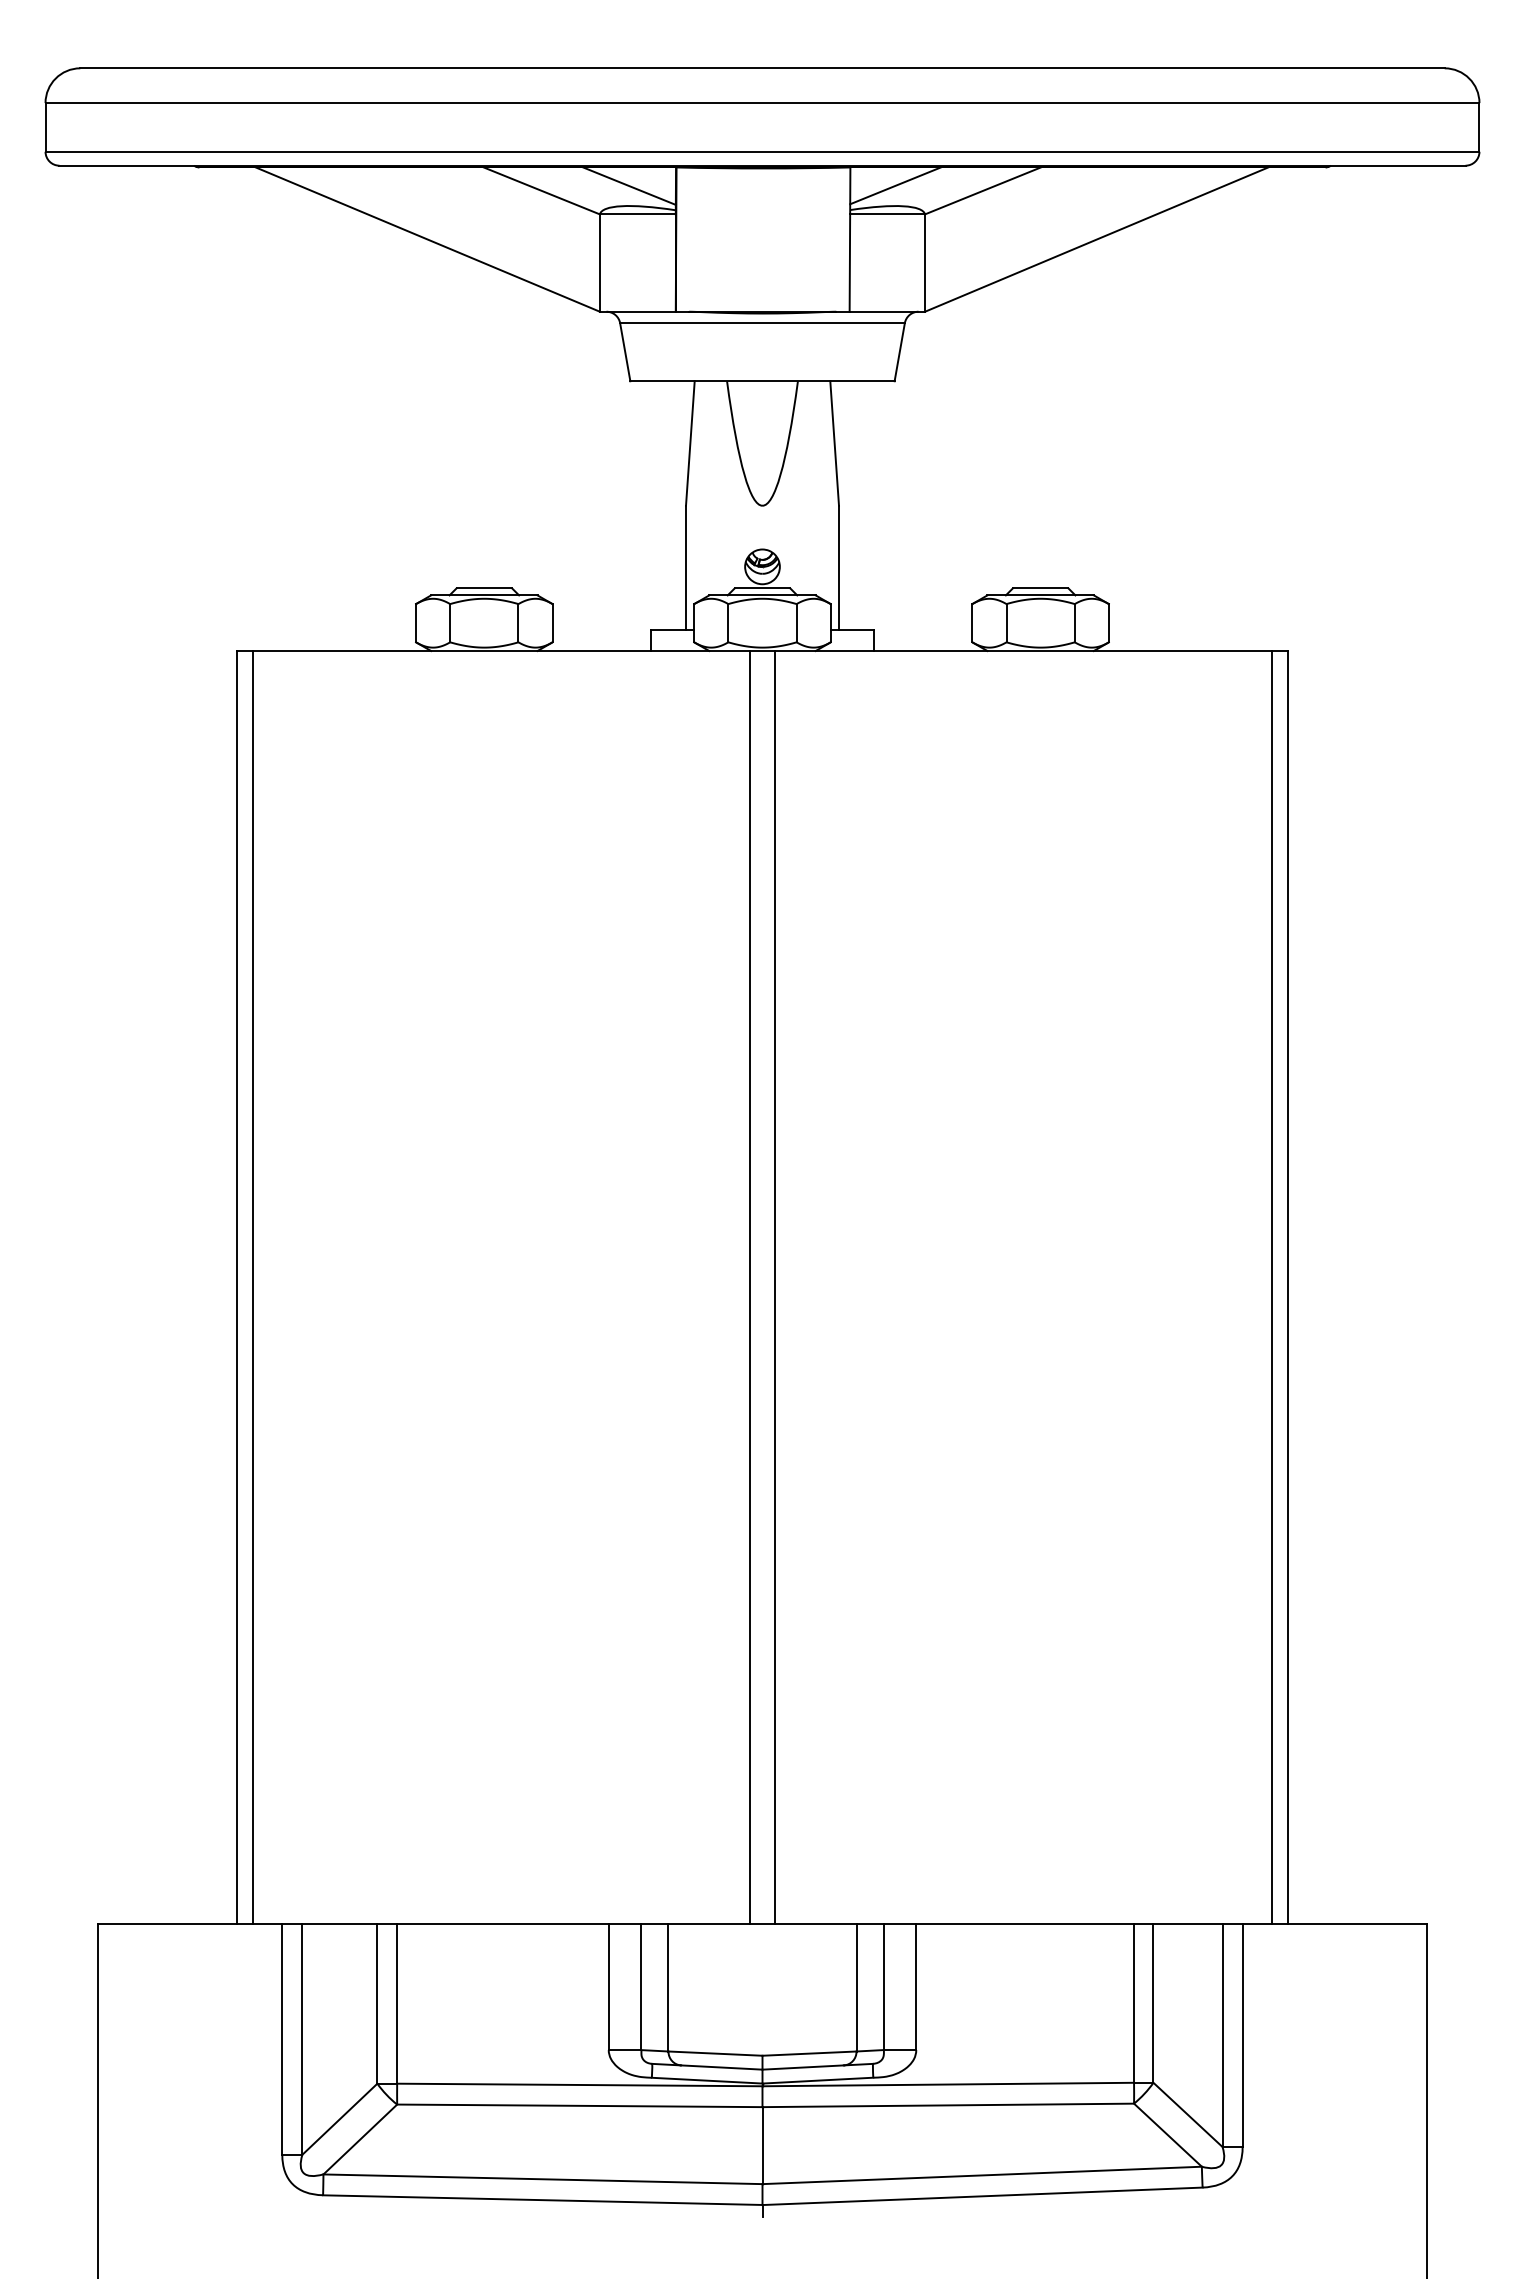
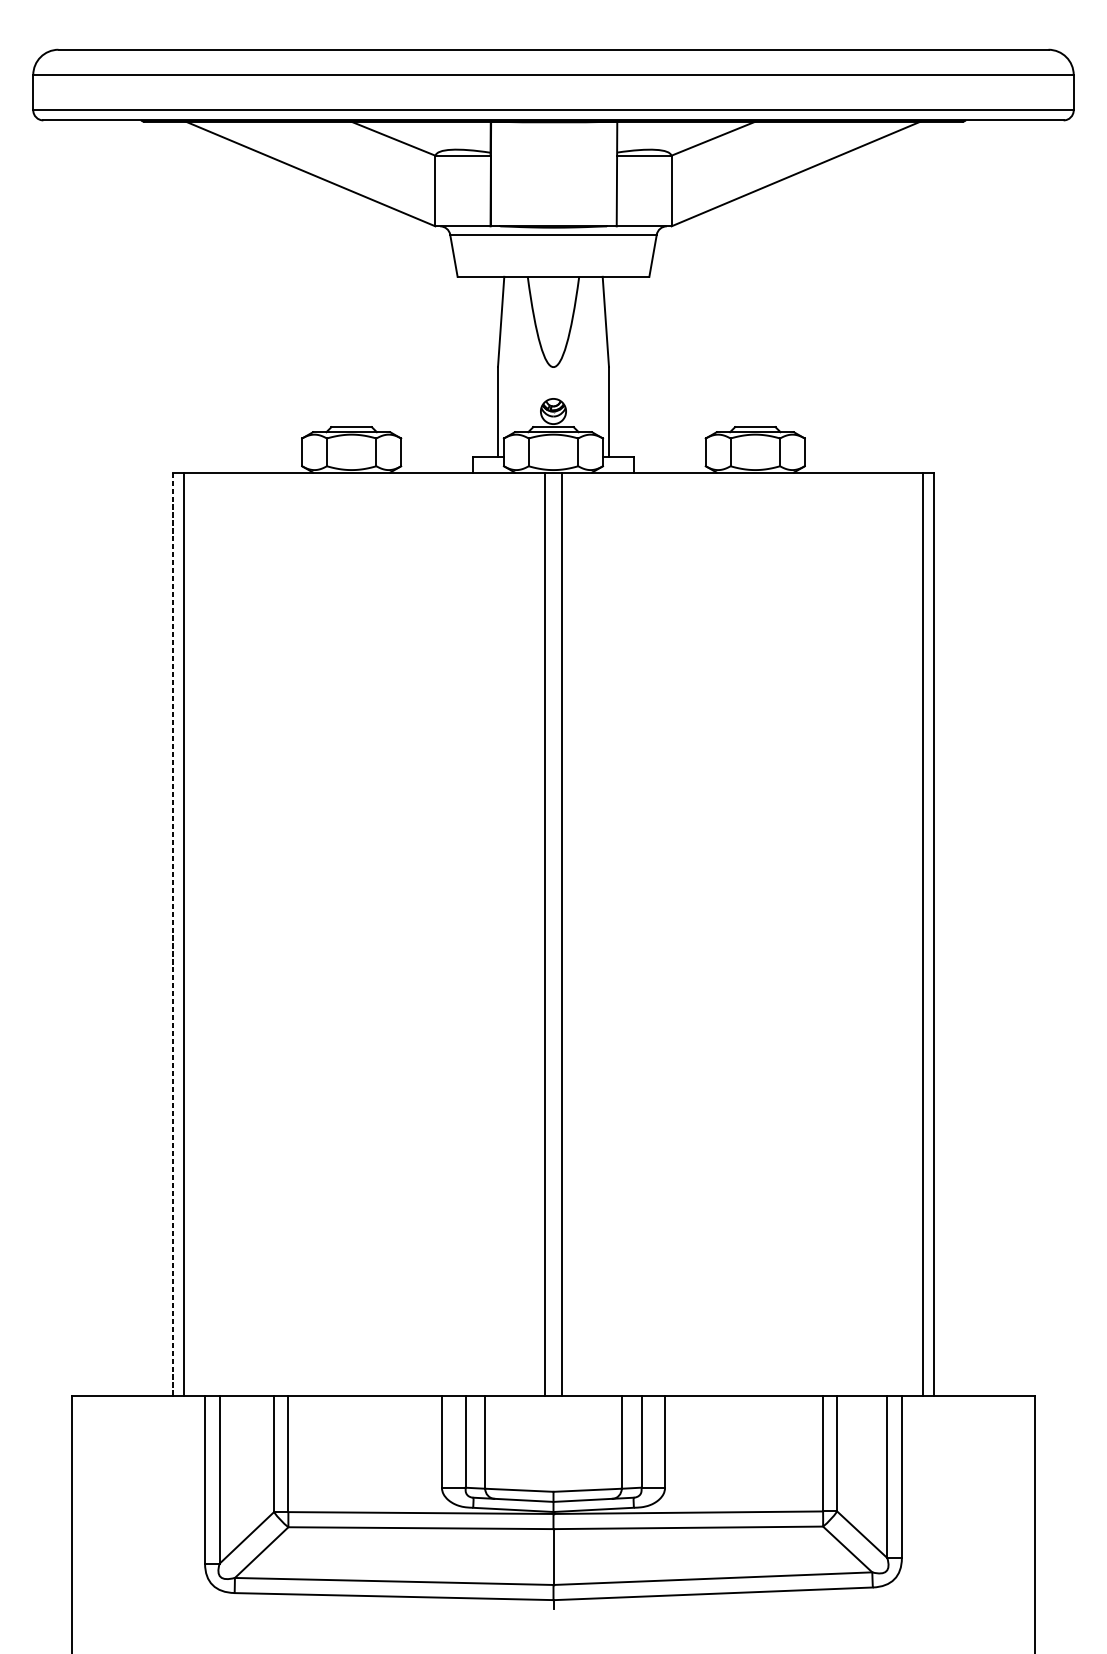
line: (629, 185) -> (456, 134), removed
line: (895, 185) -> (650, 134), removed
line: (237, 1287) -> (172, 934), solid -> dashed

